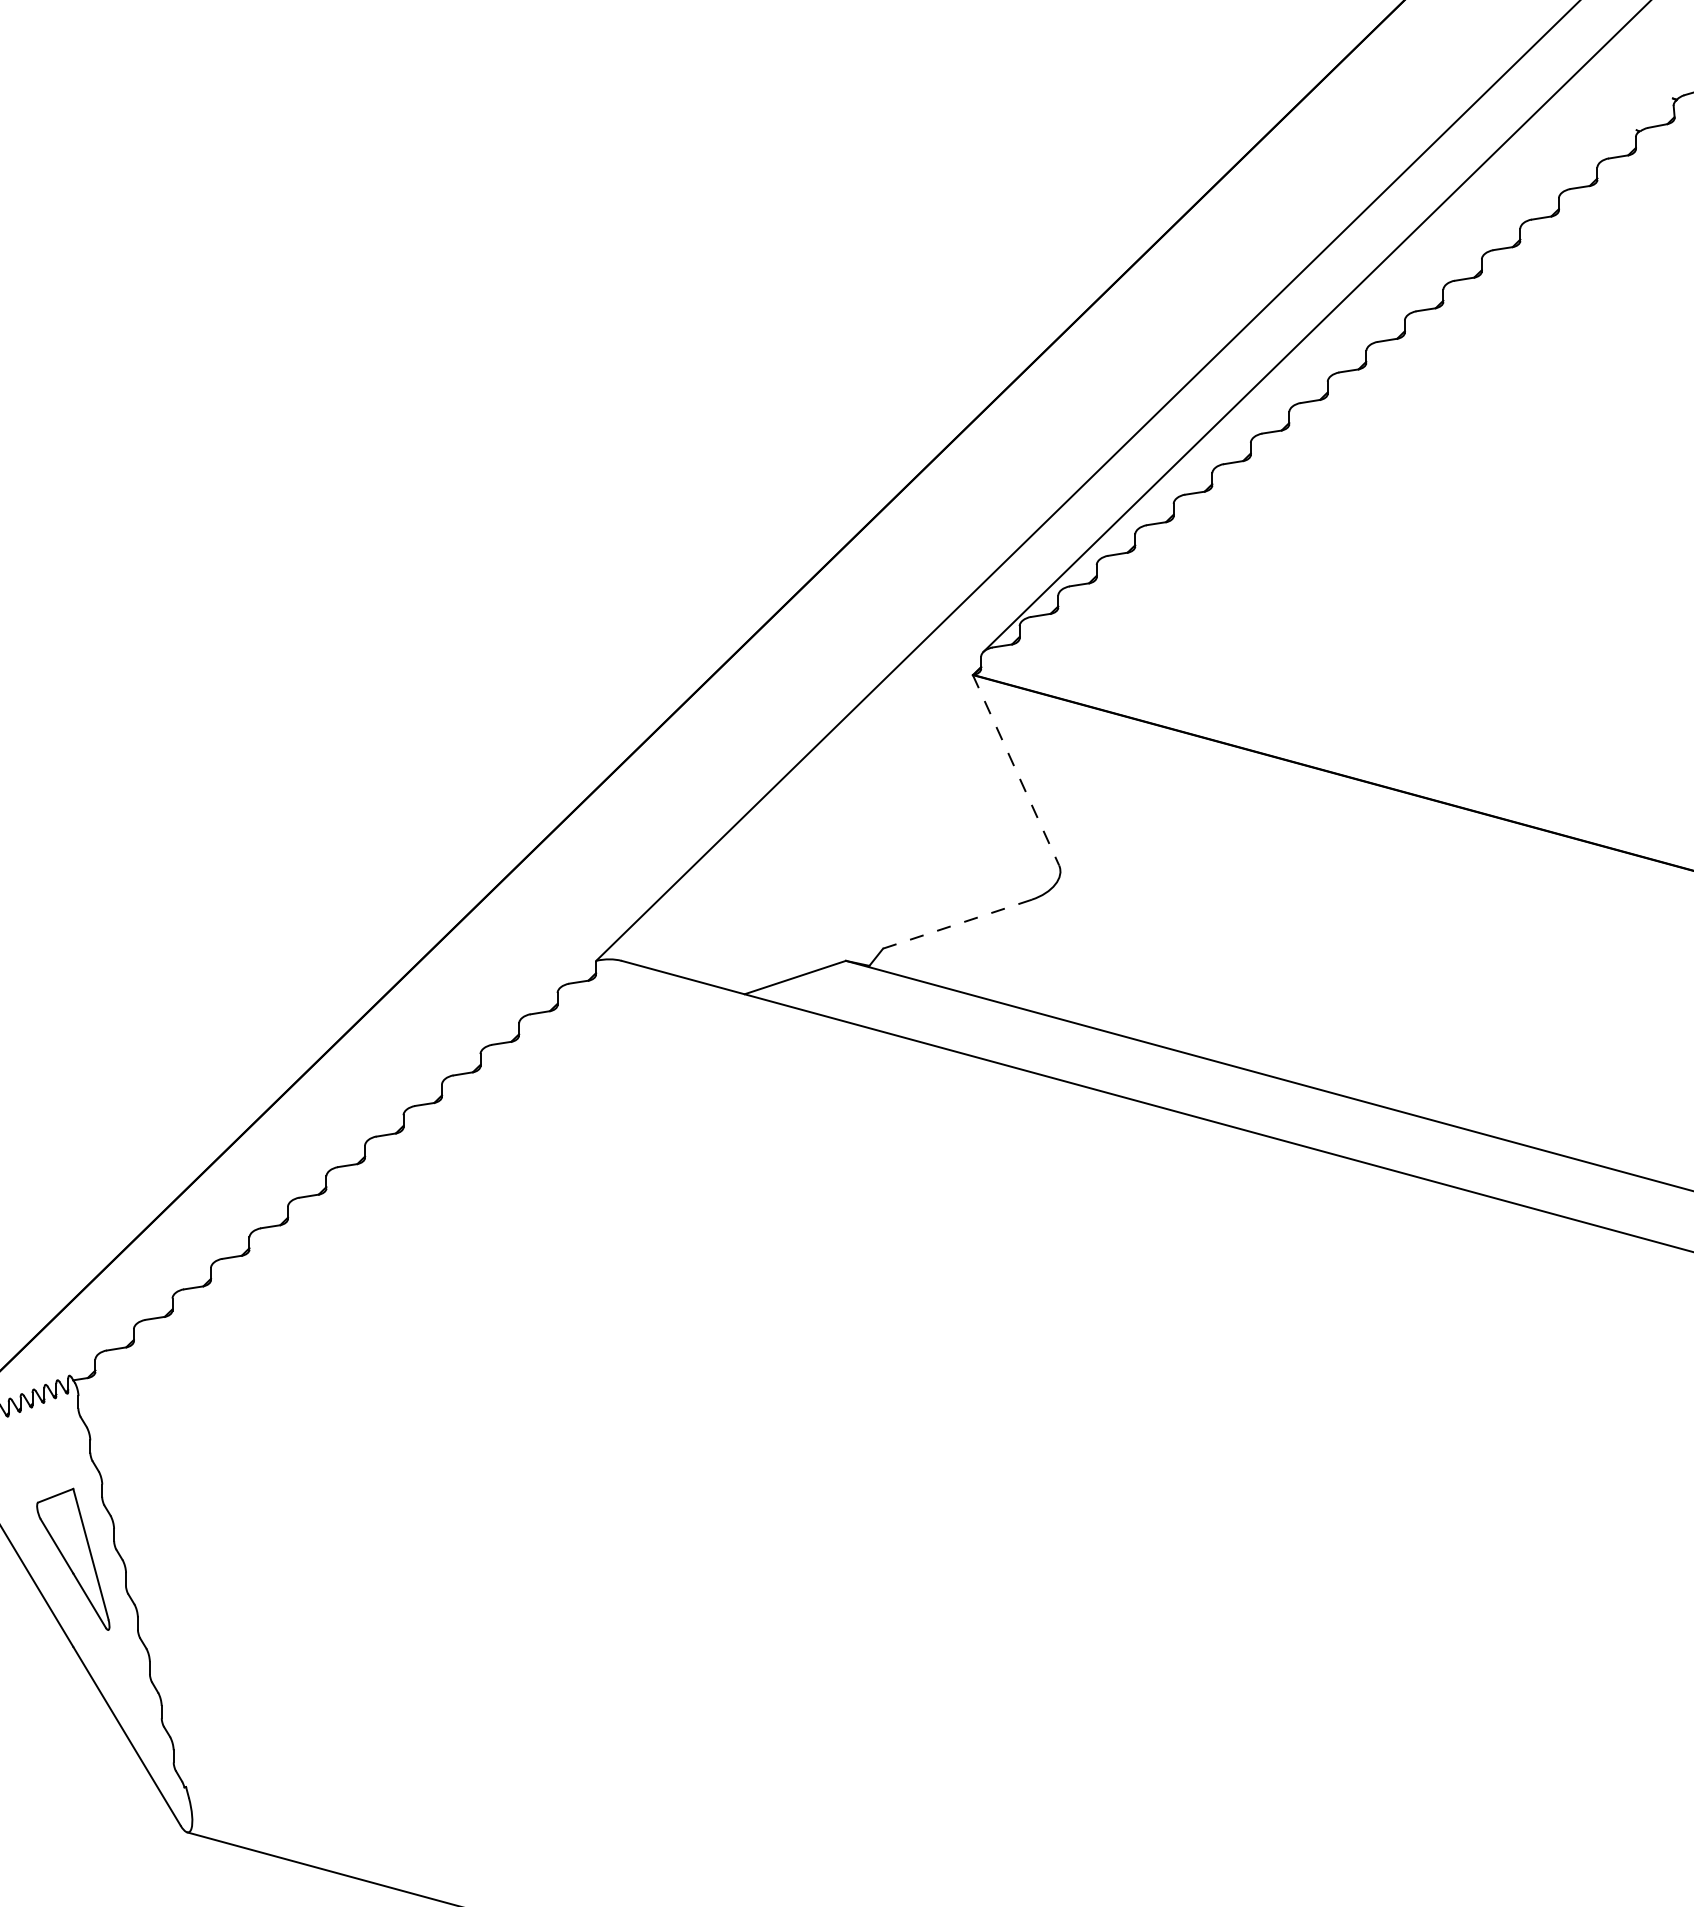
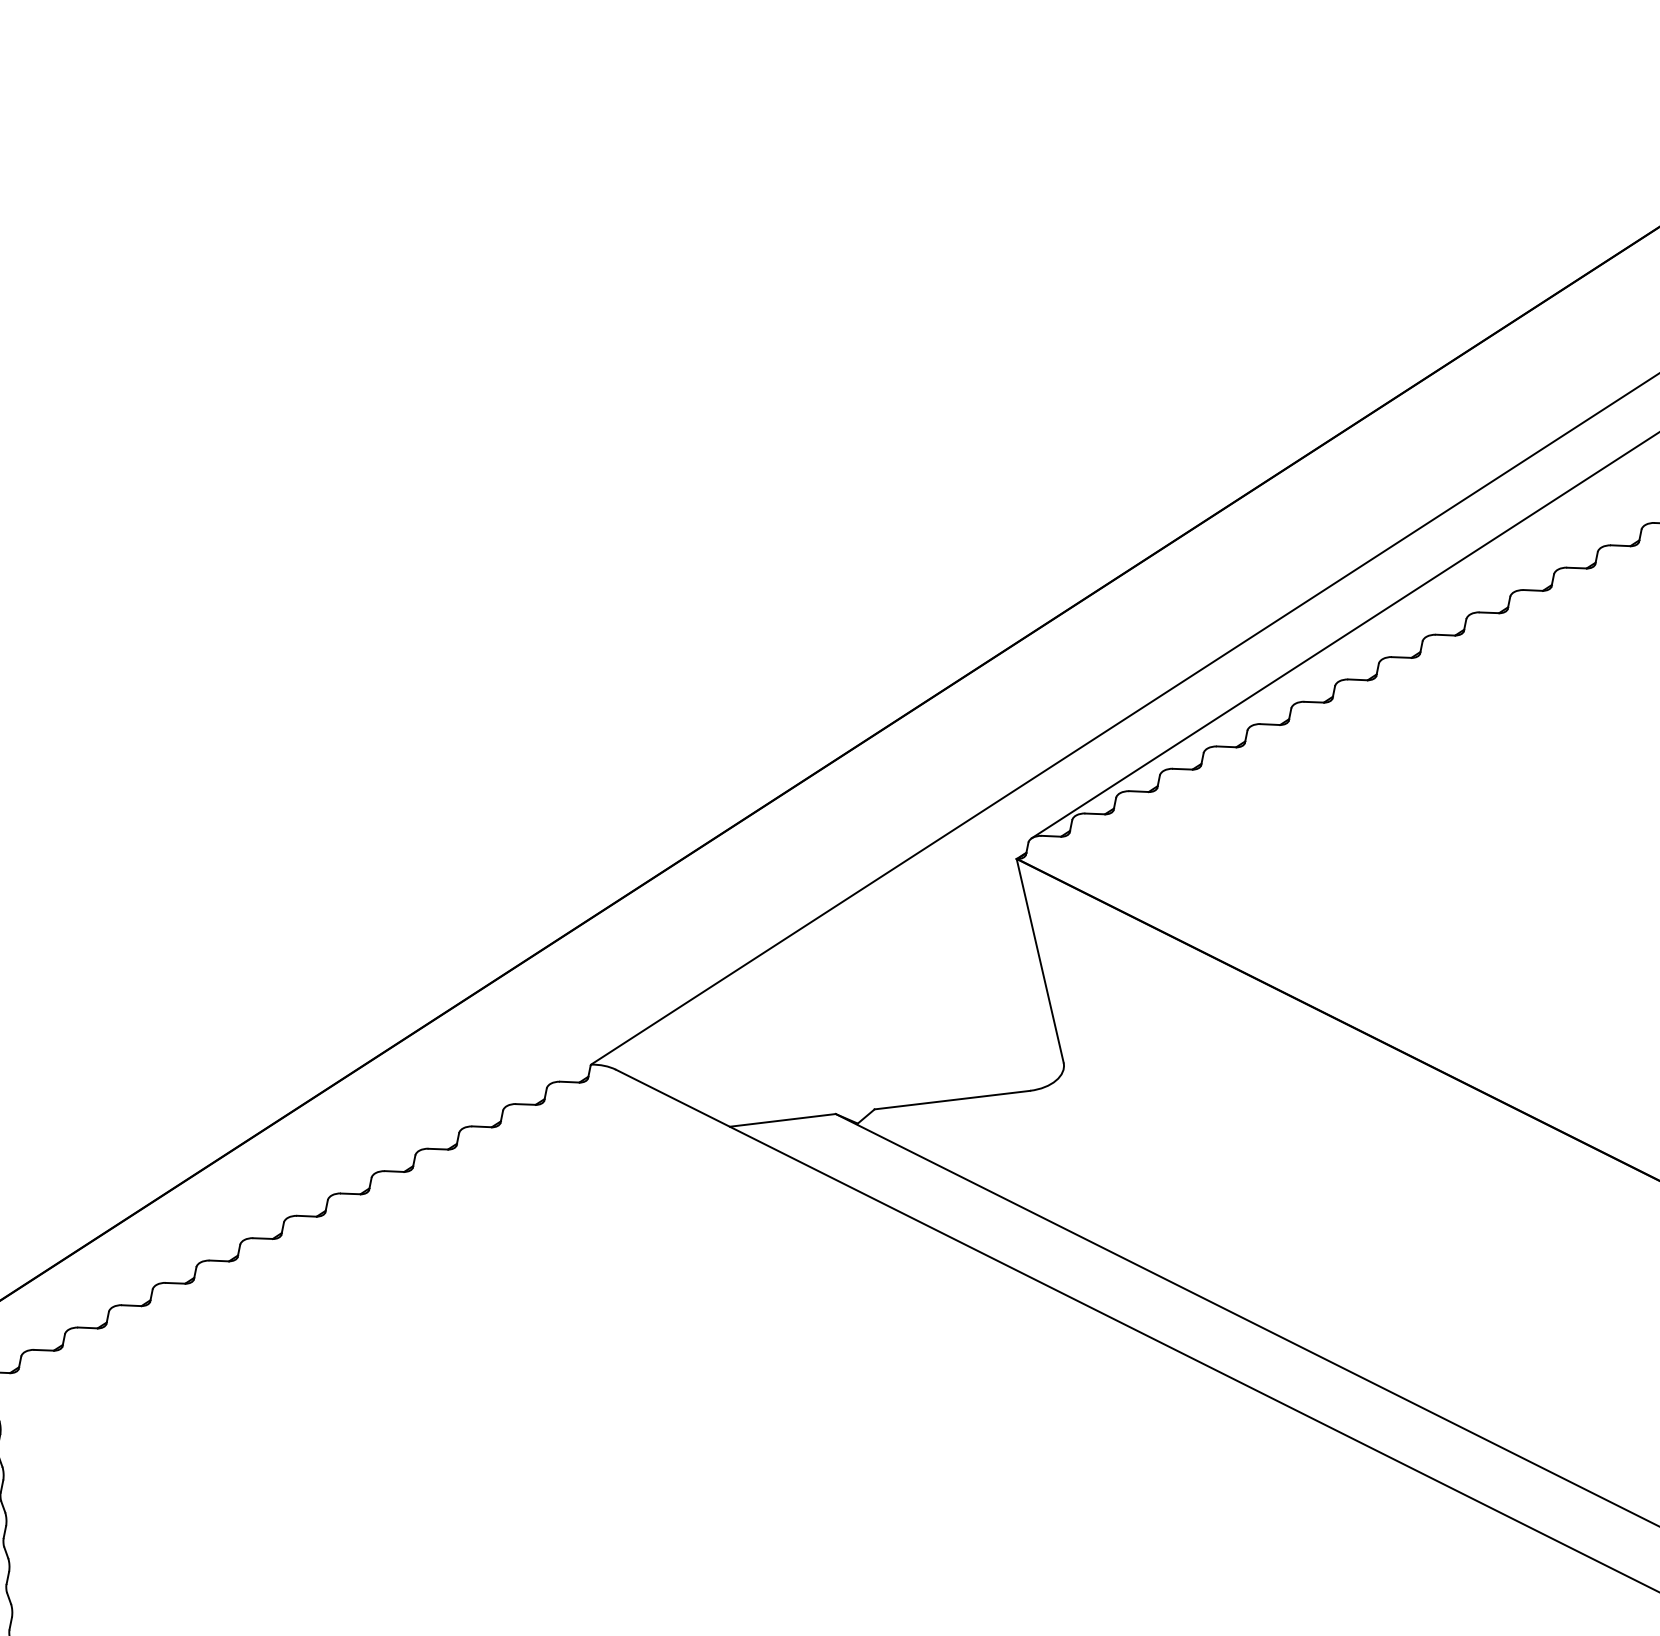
line: (1016, 770) -> (1040, 961), dashed -> solid
line: (957, 924) -> (952, 1100), dashed -> solid

